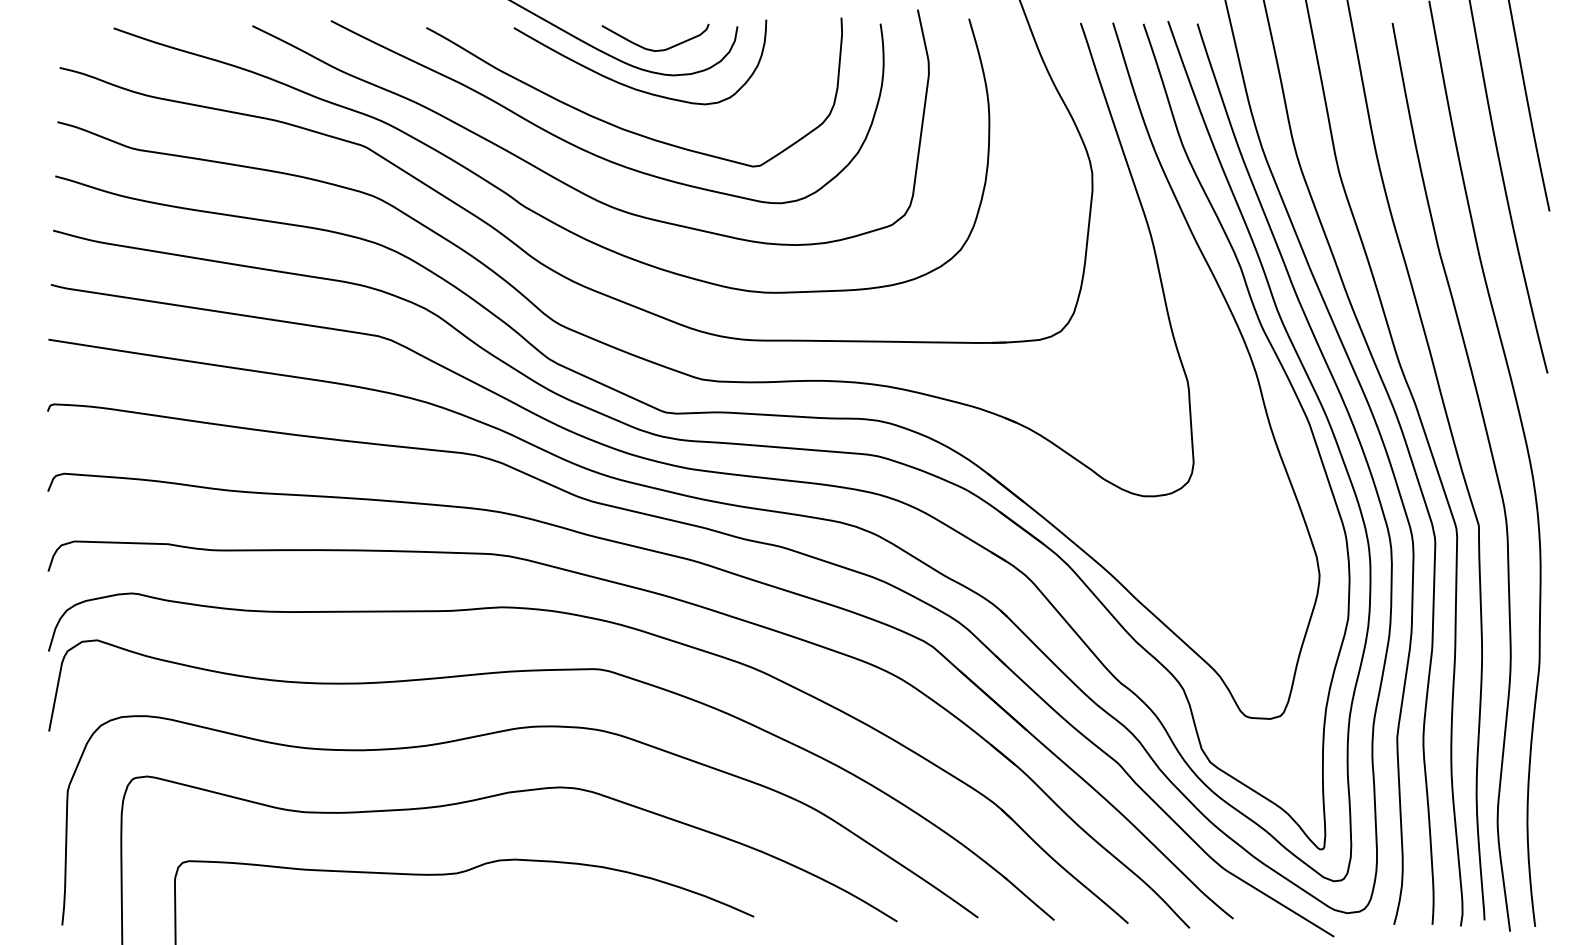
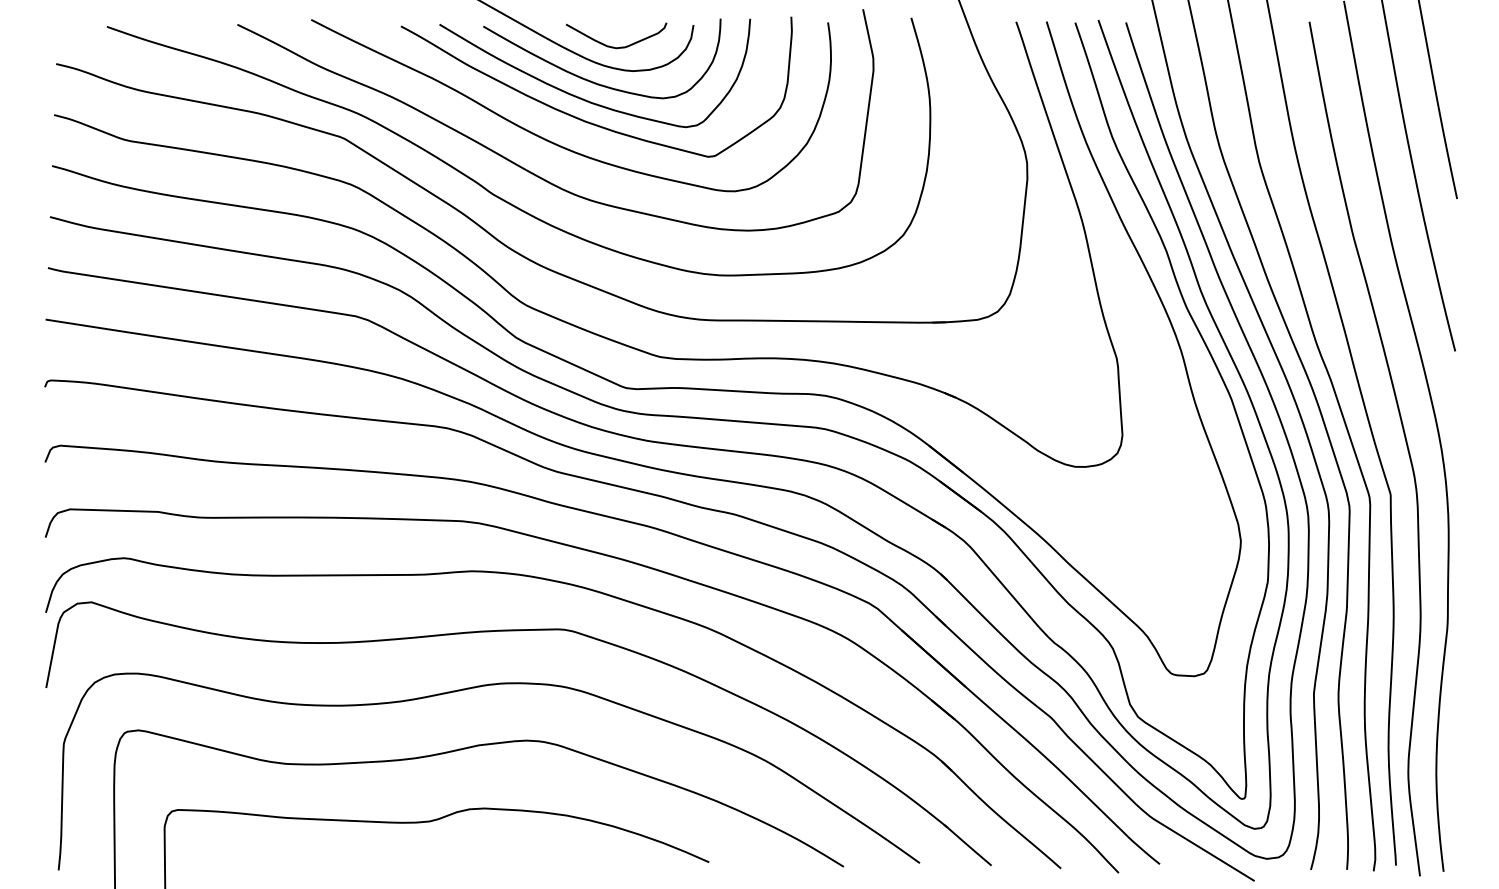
curve: (623, 105) -> (586, 99), added

